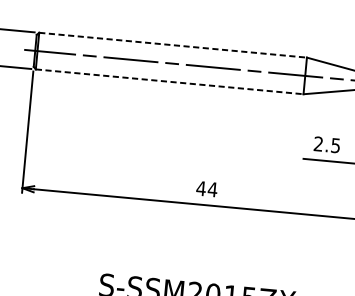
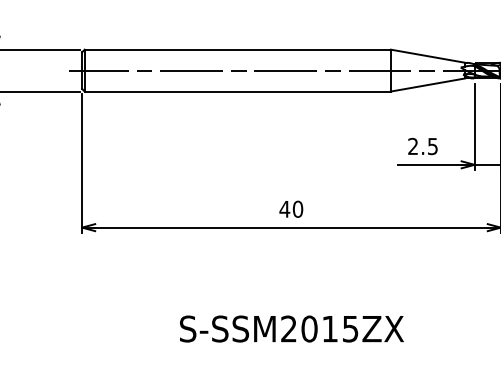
line: (173, 45) -> (238, 49), dashed -> solid
line: (170, 81) -> (238, 91), dashed -> solid
text: (212, 188) -> (297, 208), 44 -> 40

